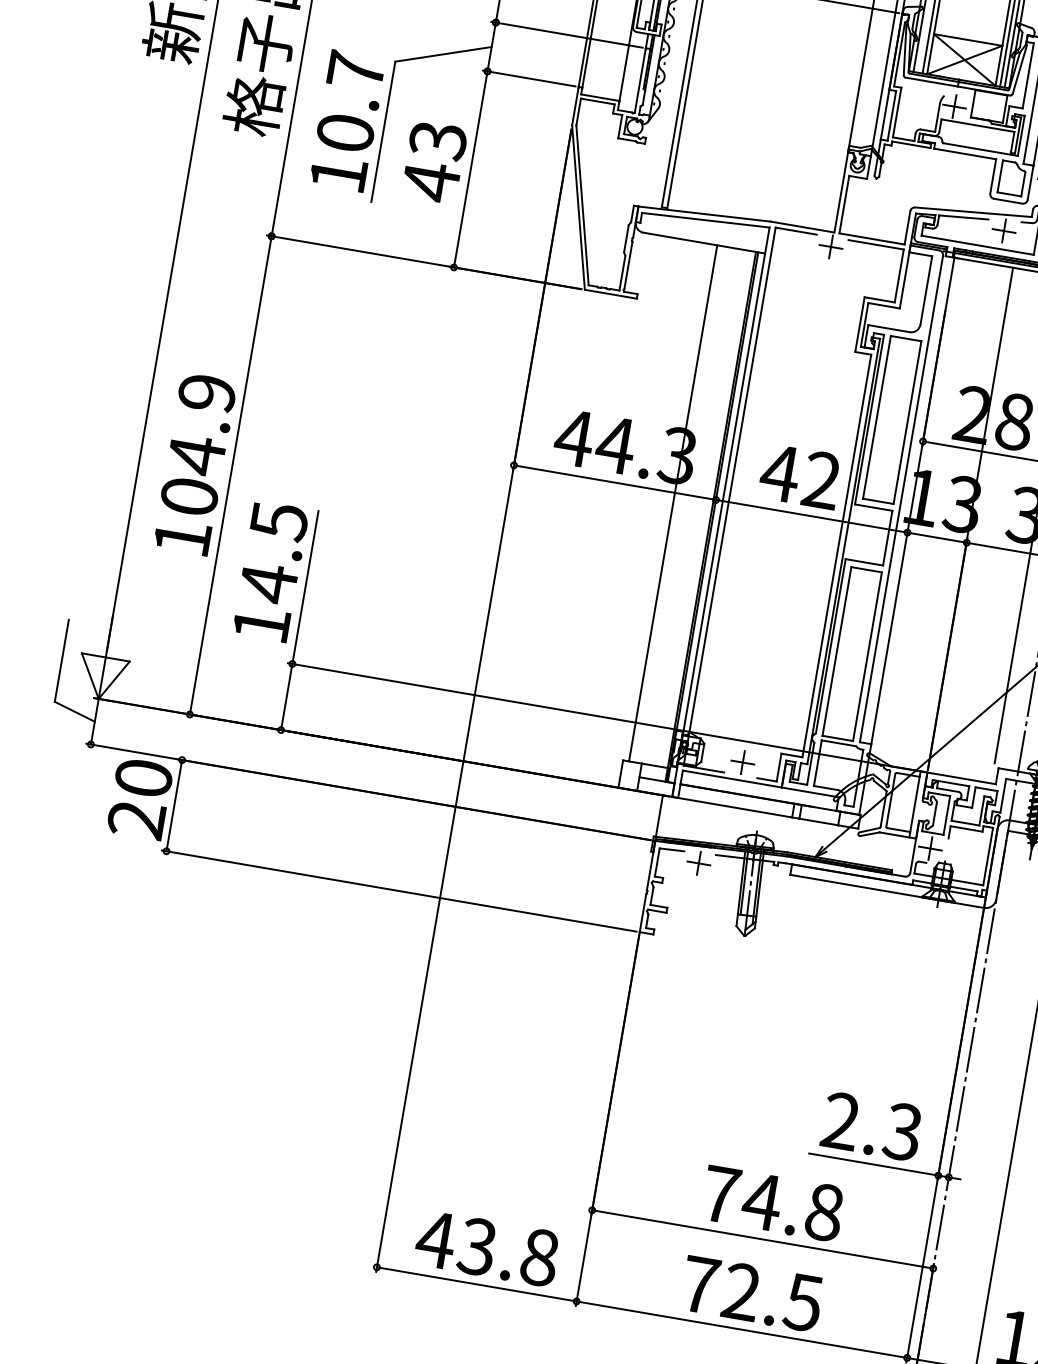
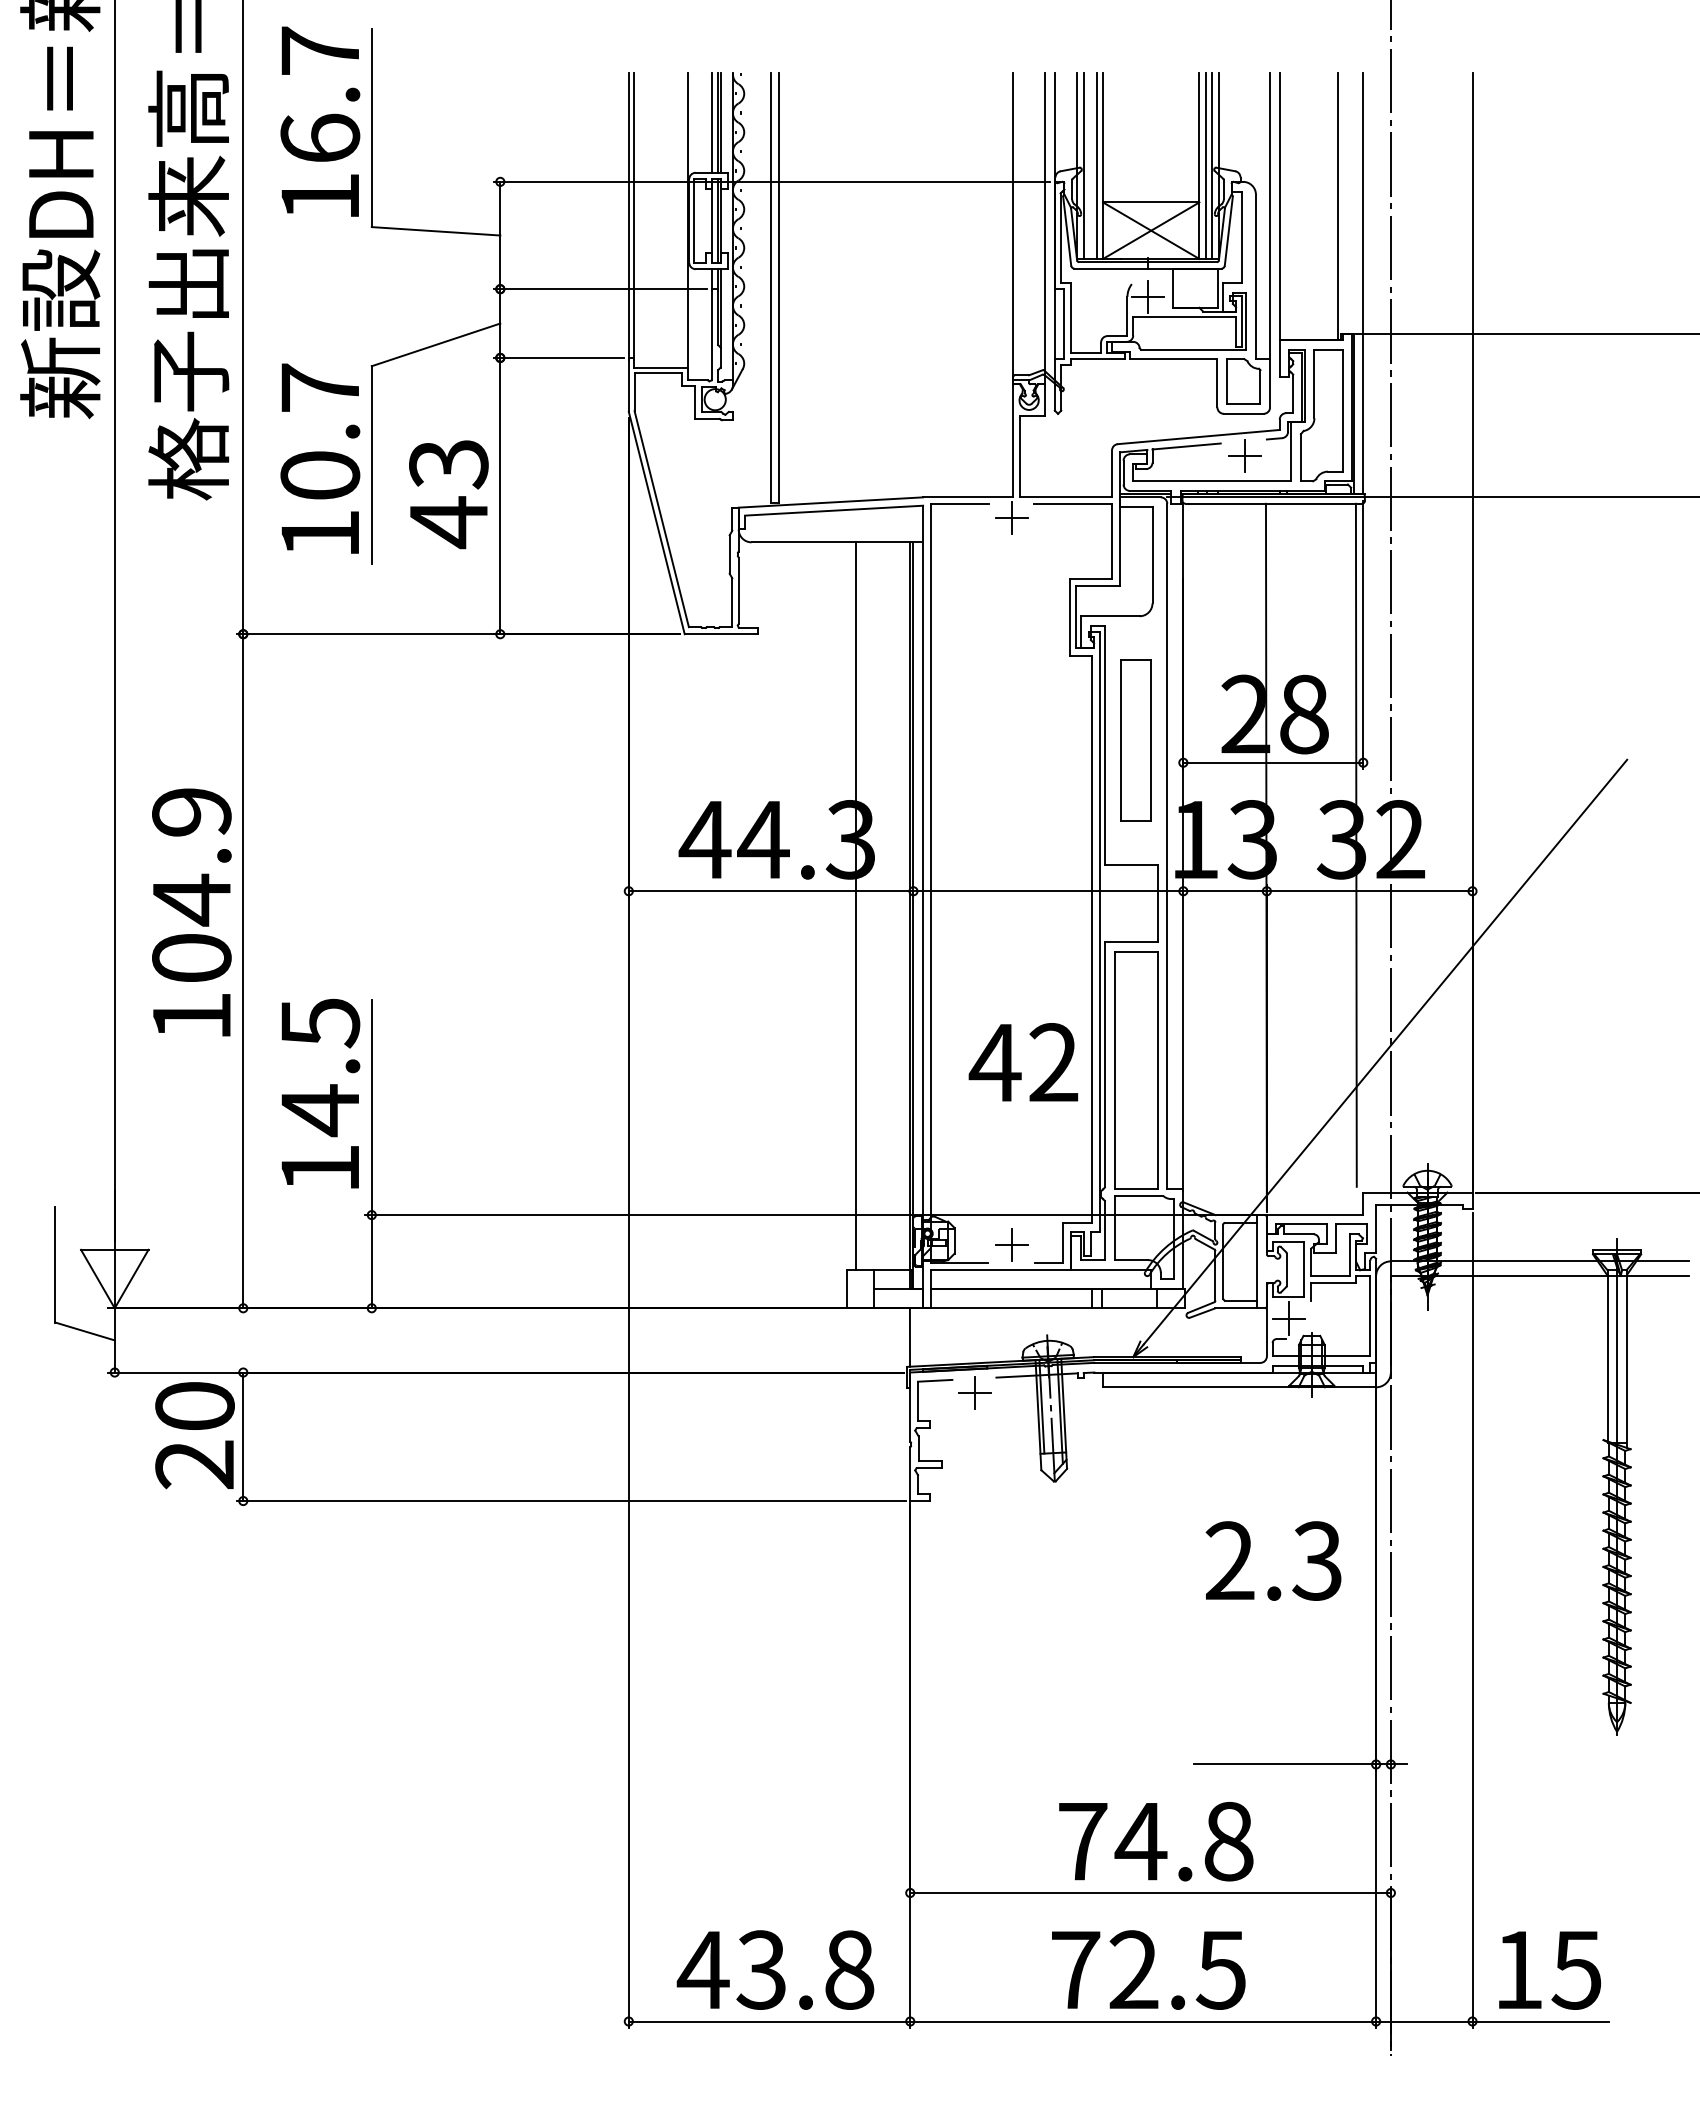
part: (892, 419) -> (1136, 740), size x0.7
text: (194, 464) -> (191, 912), moved
text: (800, 476) -> (1023, 1062), moved
text: (871, 1126) -> (1273, 1560), moved

